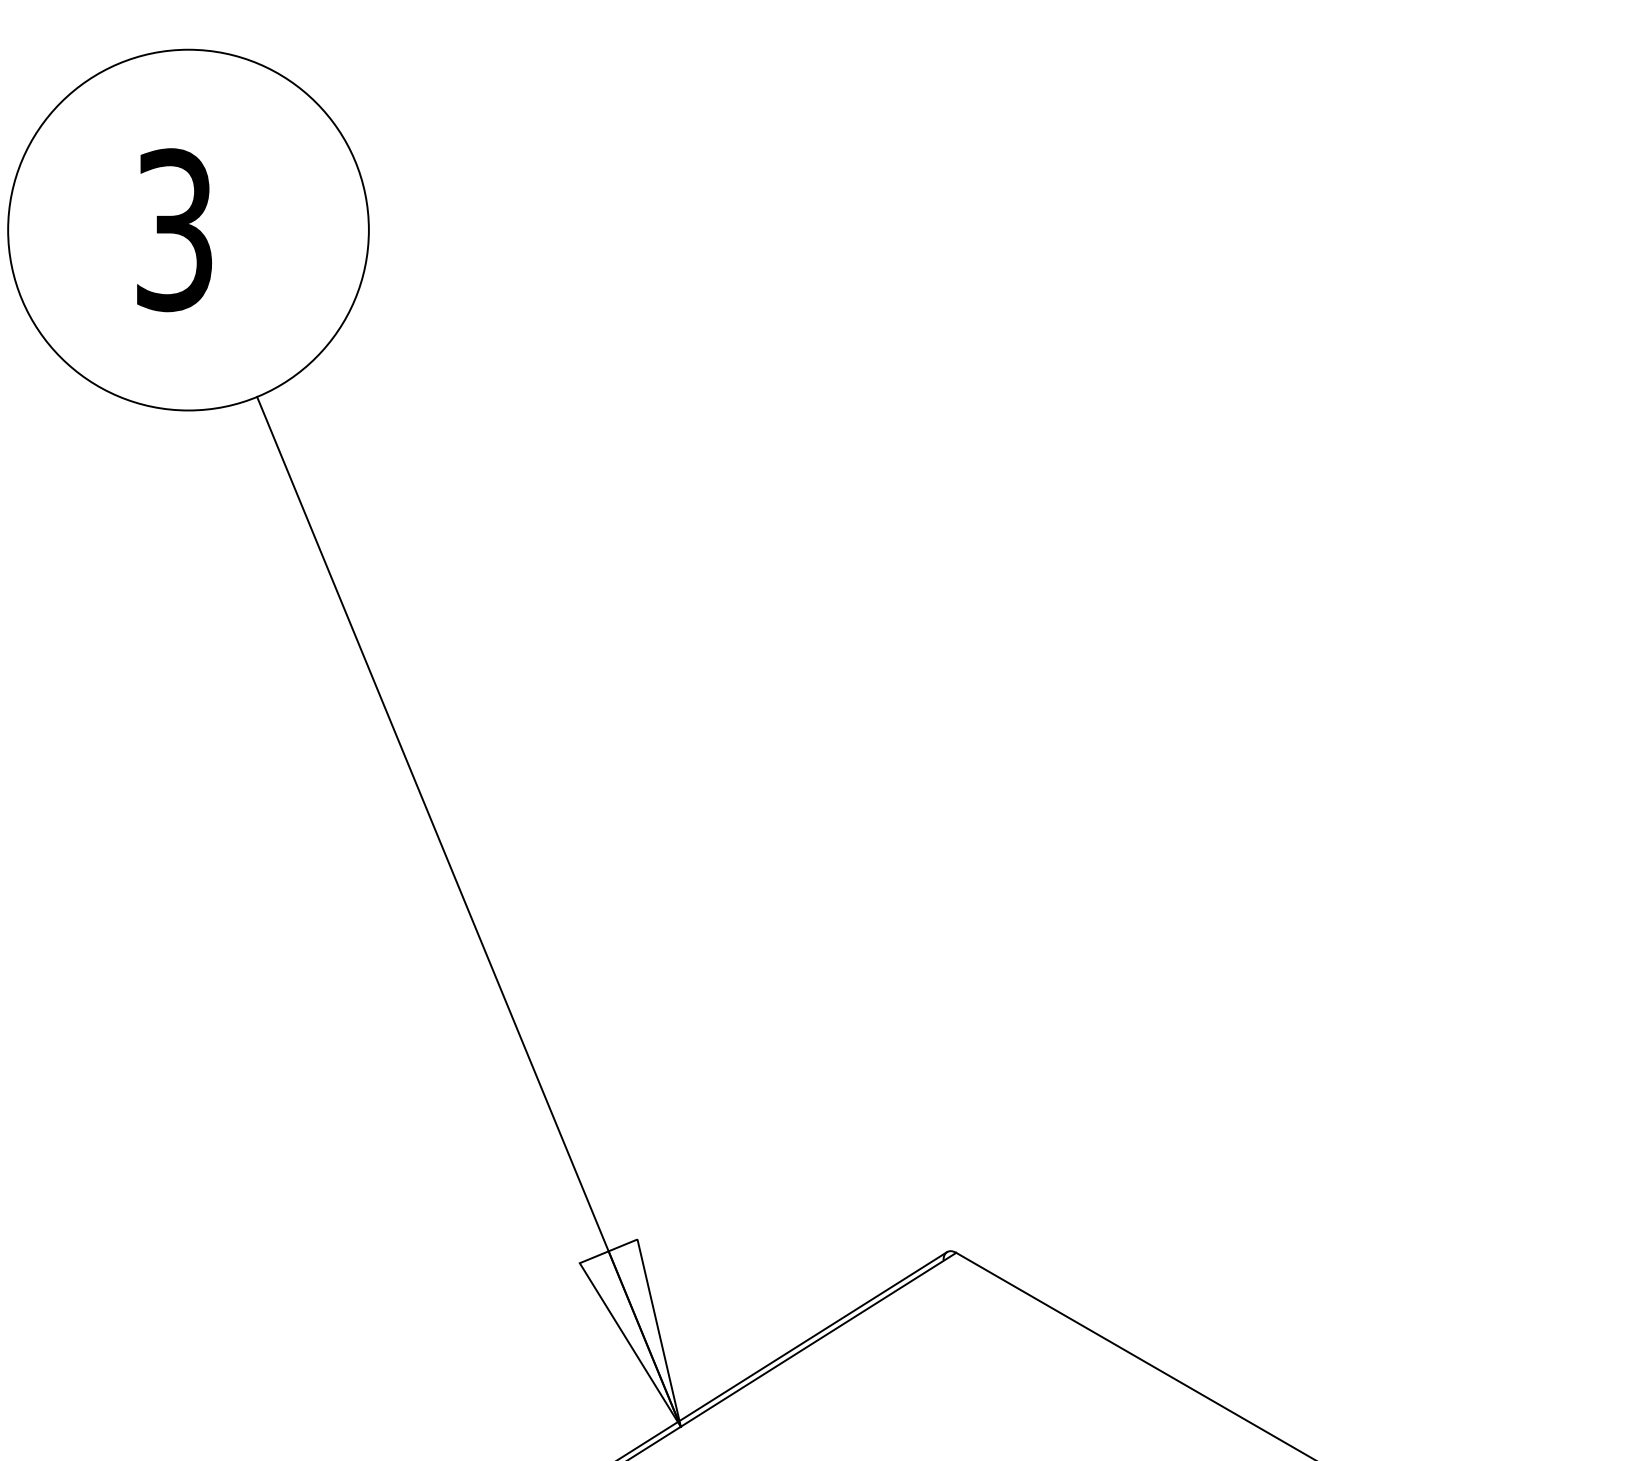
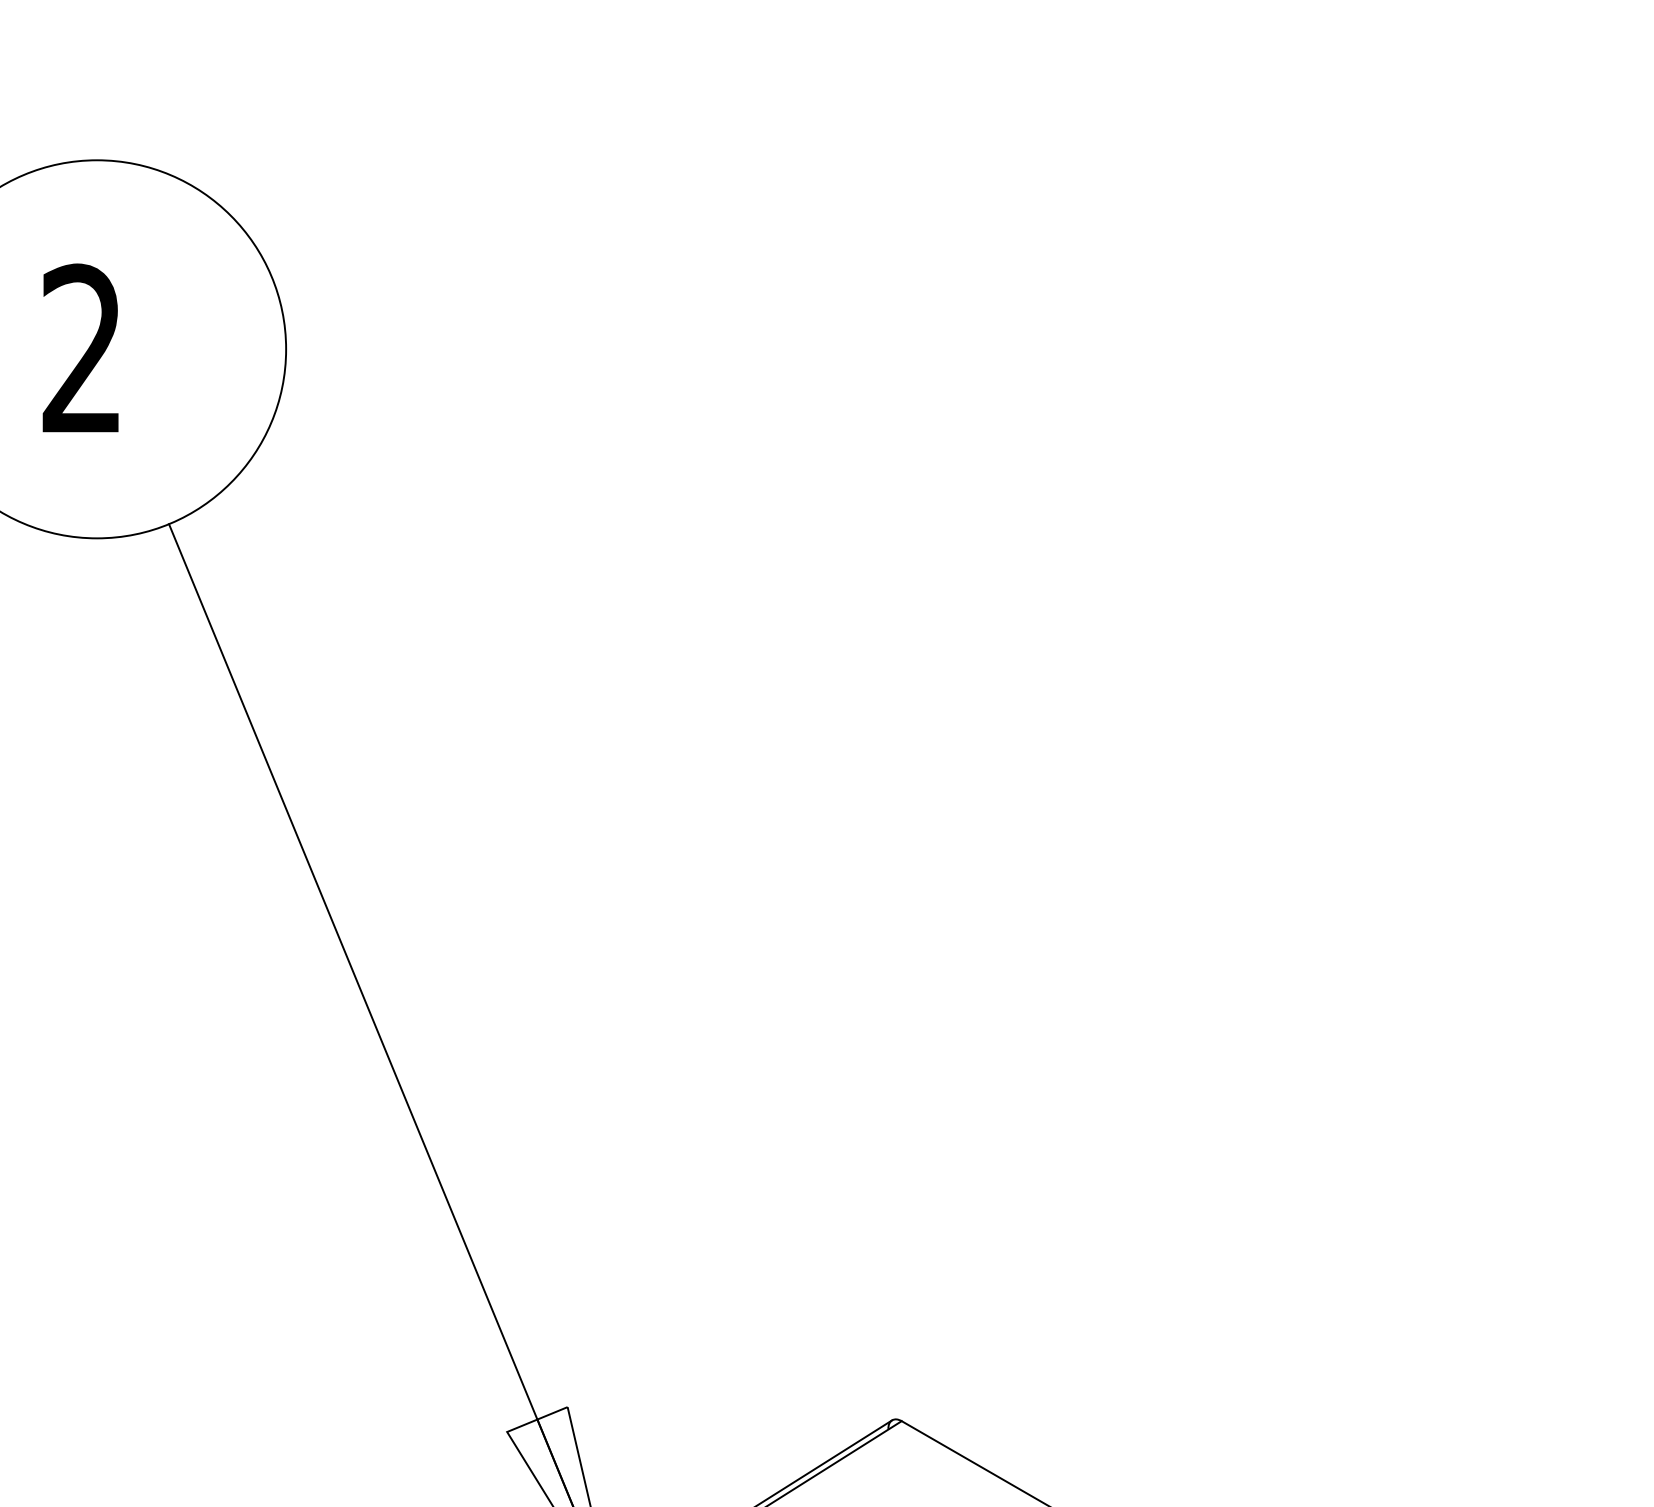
text: (174, 230) -> (82, 349), 3 -> 2

